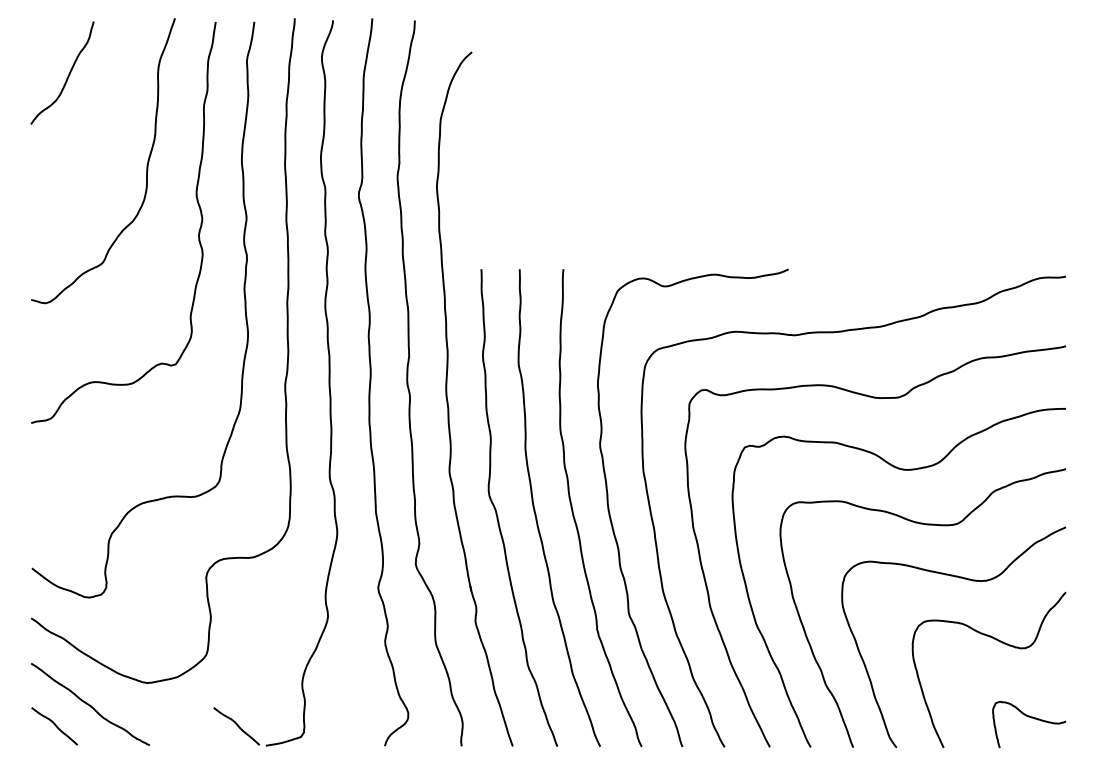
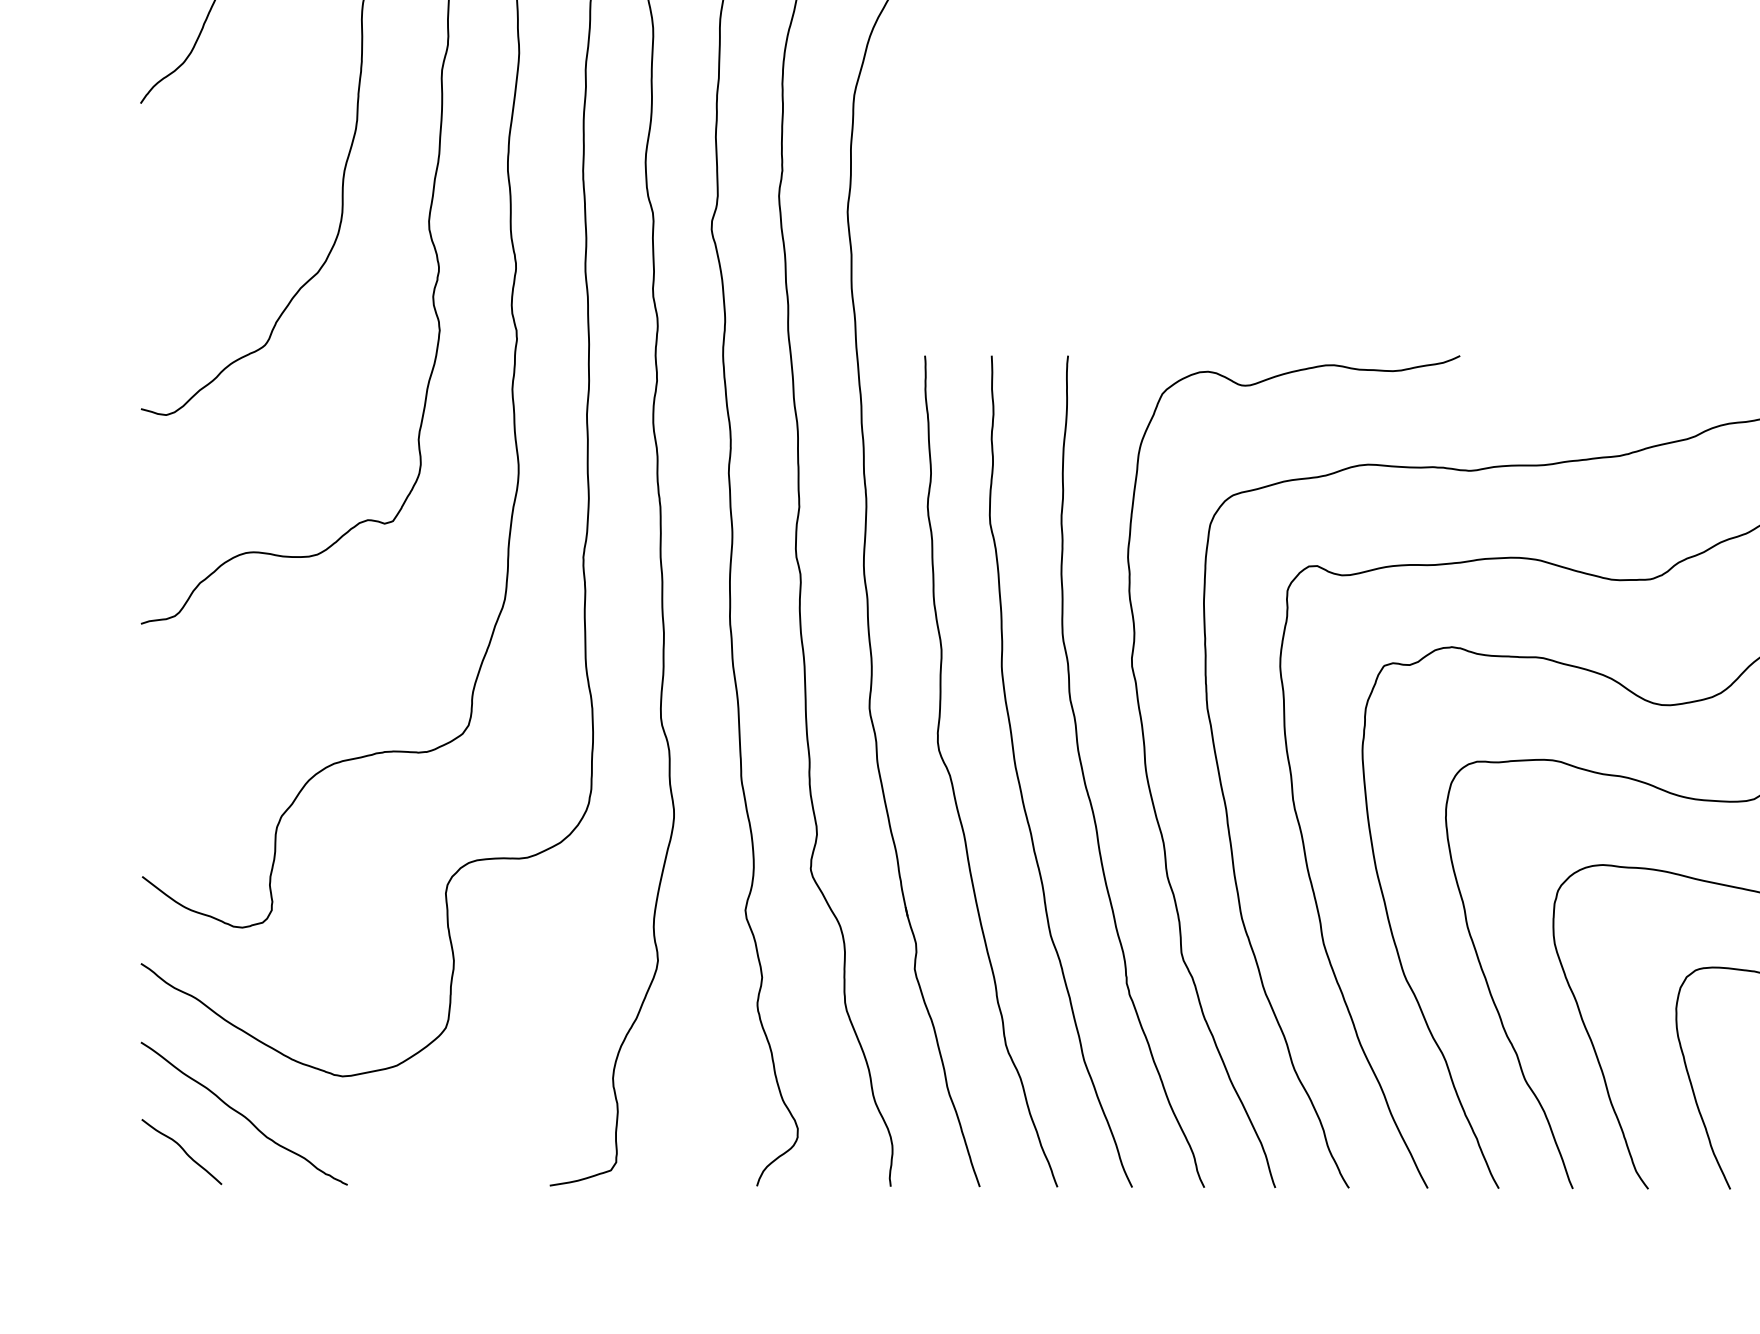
curve: (236, 725) -> (498, 1150), removed

